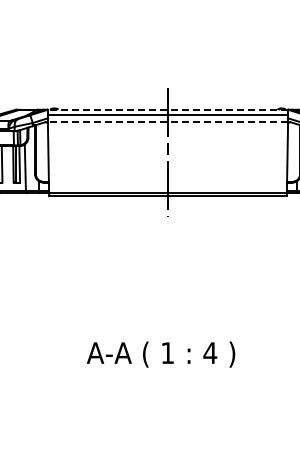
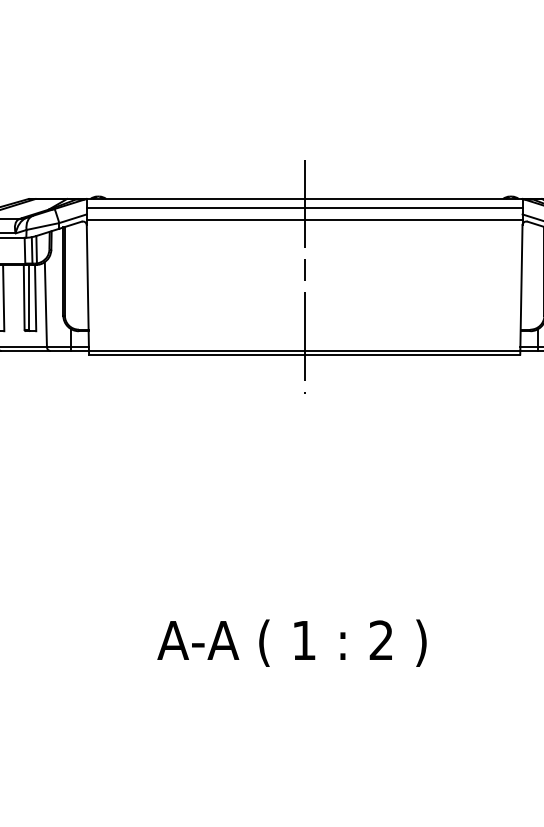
line: (167, 109) -> (303, 198), dashed -> solid
line: (167, 121) -> (303, 220), dashed -> solid
text: (210, 352) -> (381, 639), 4 -> 2

